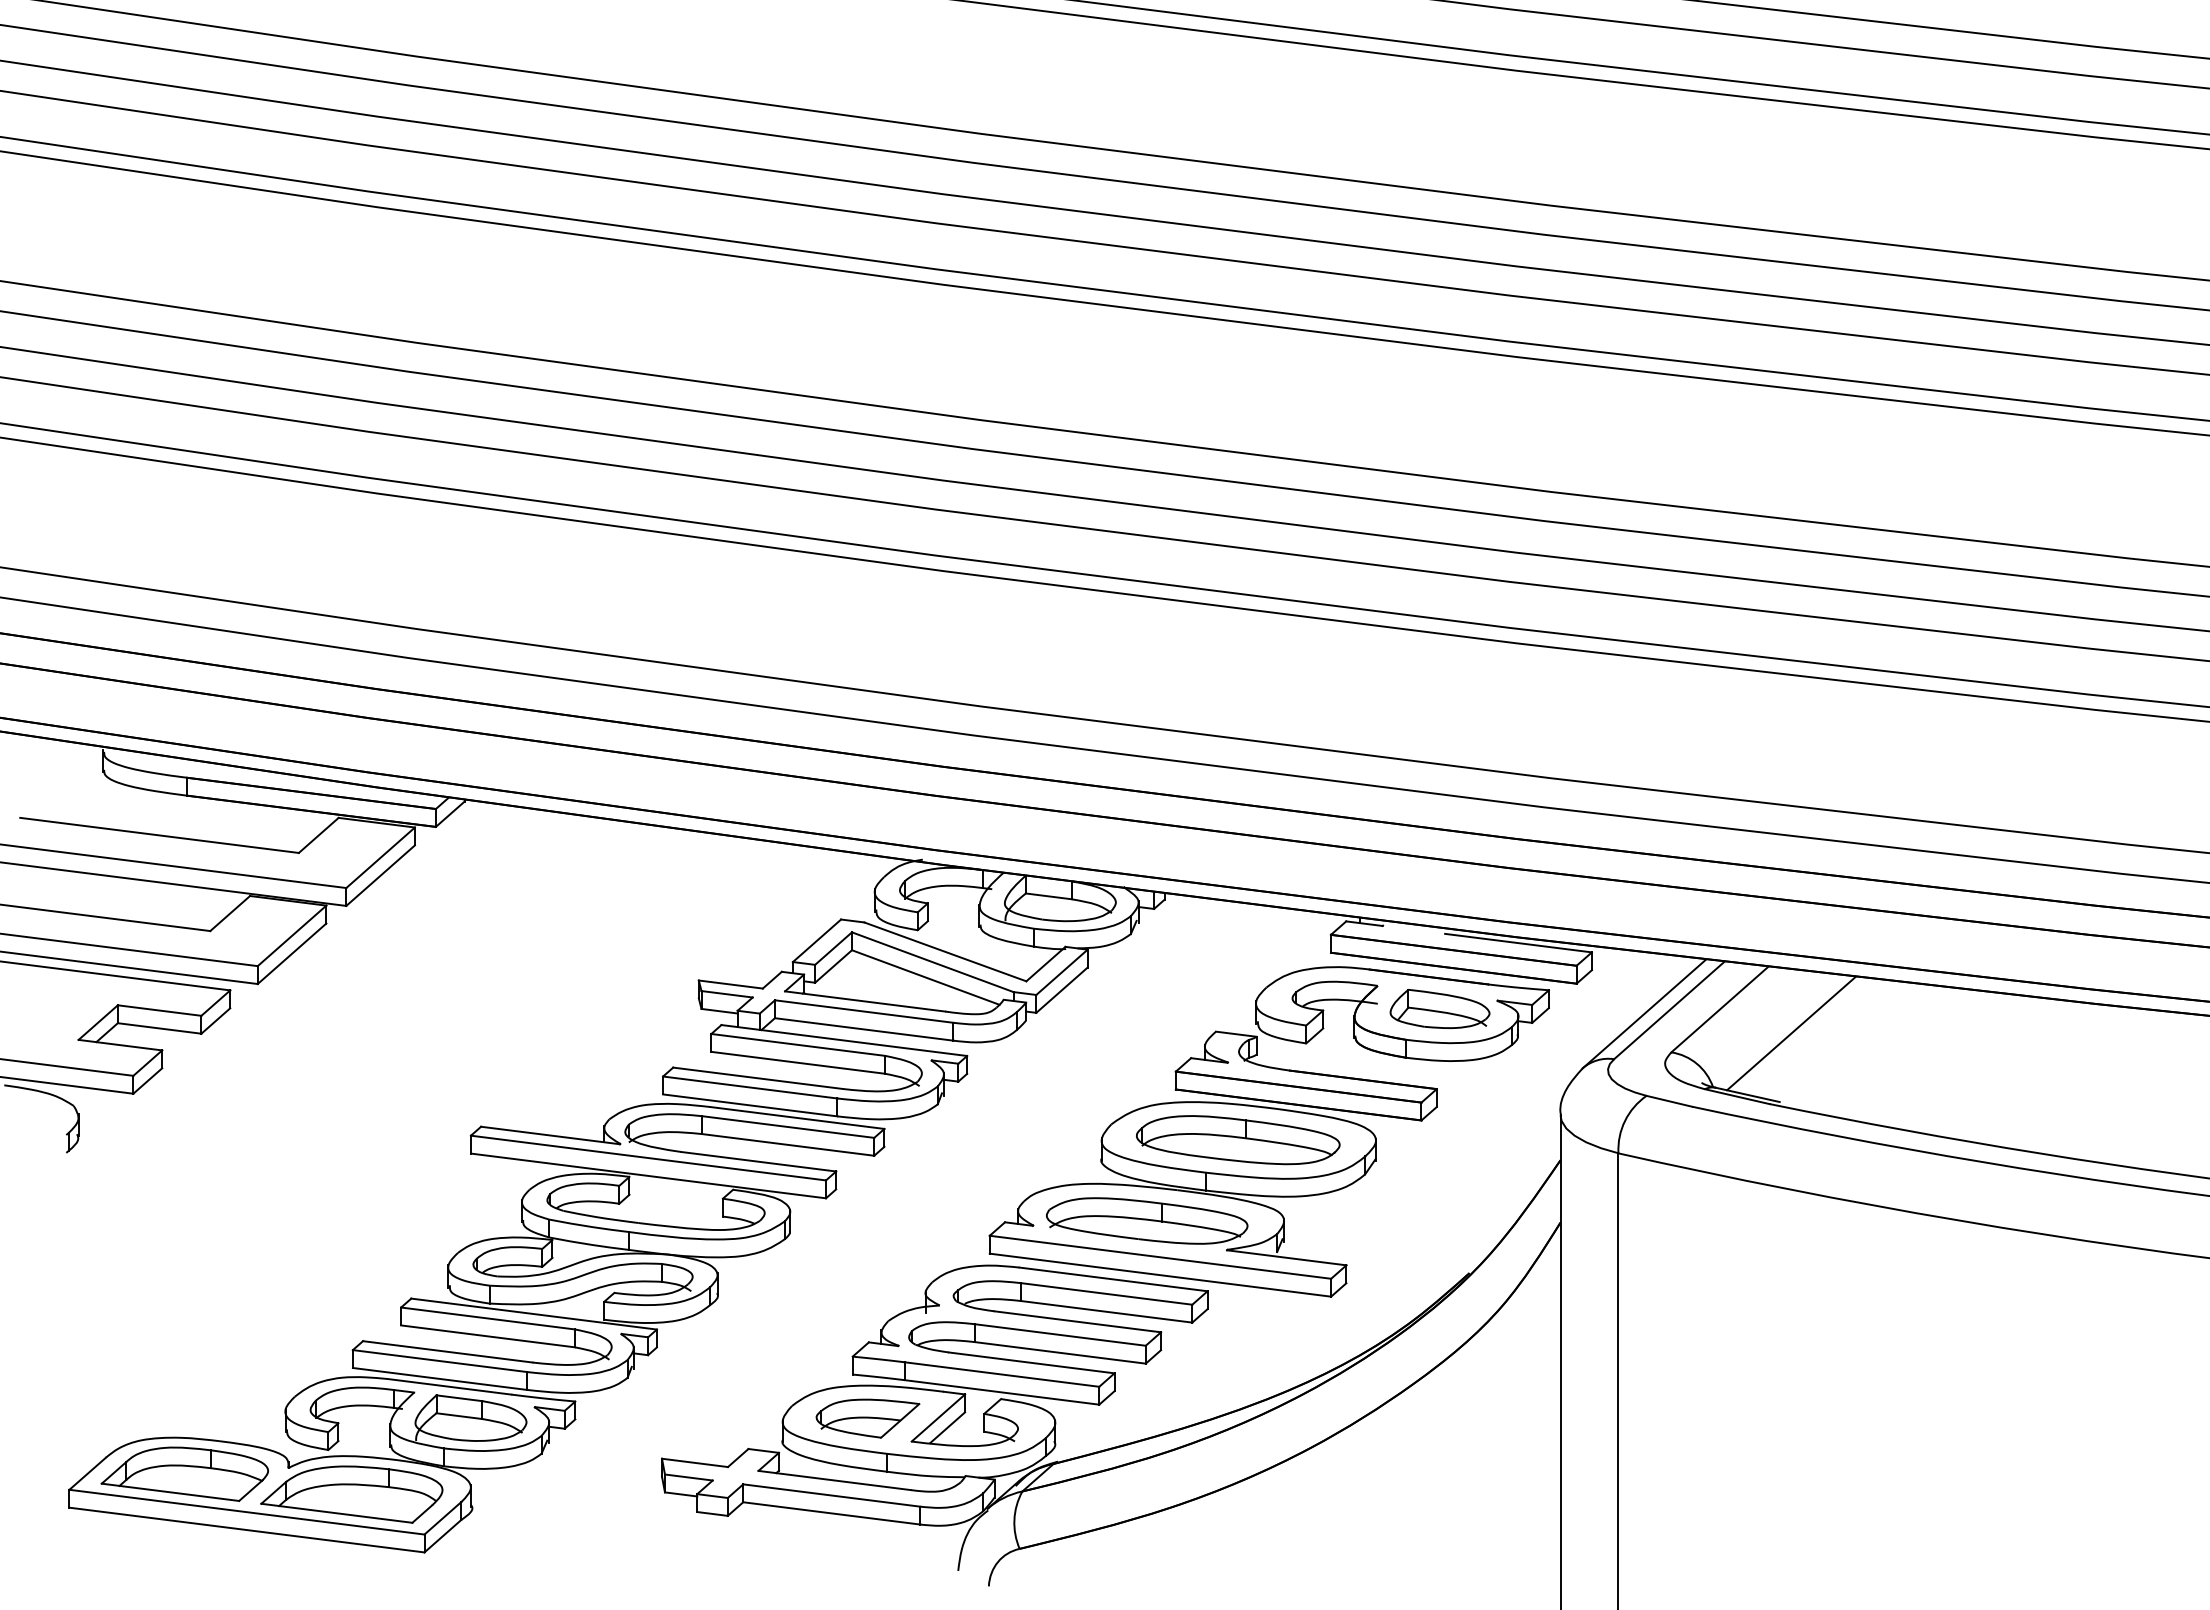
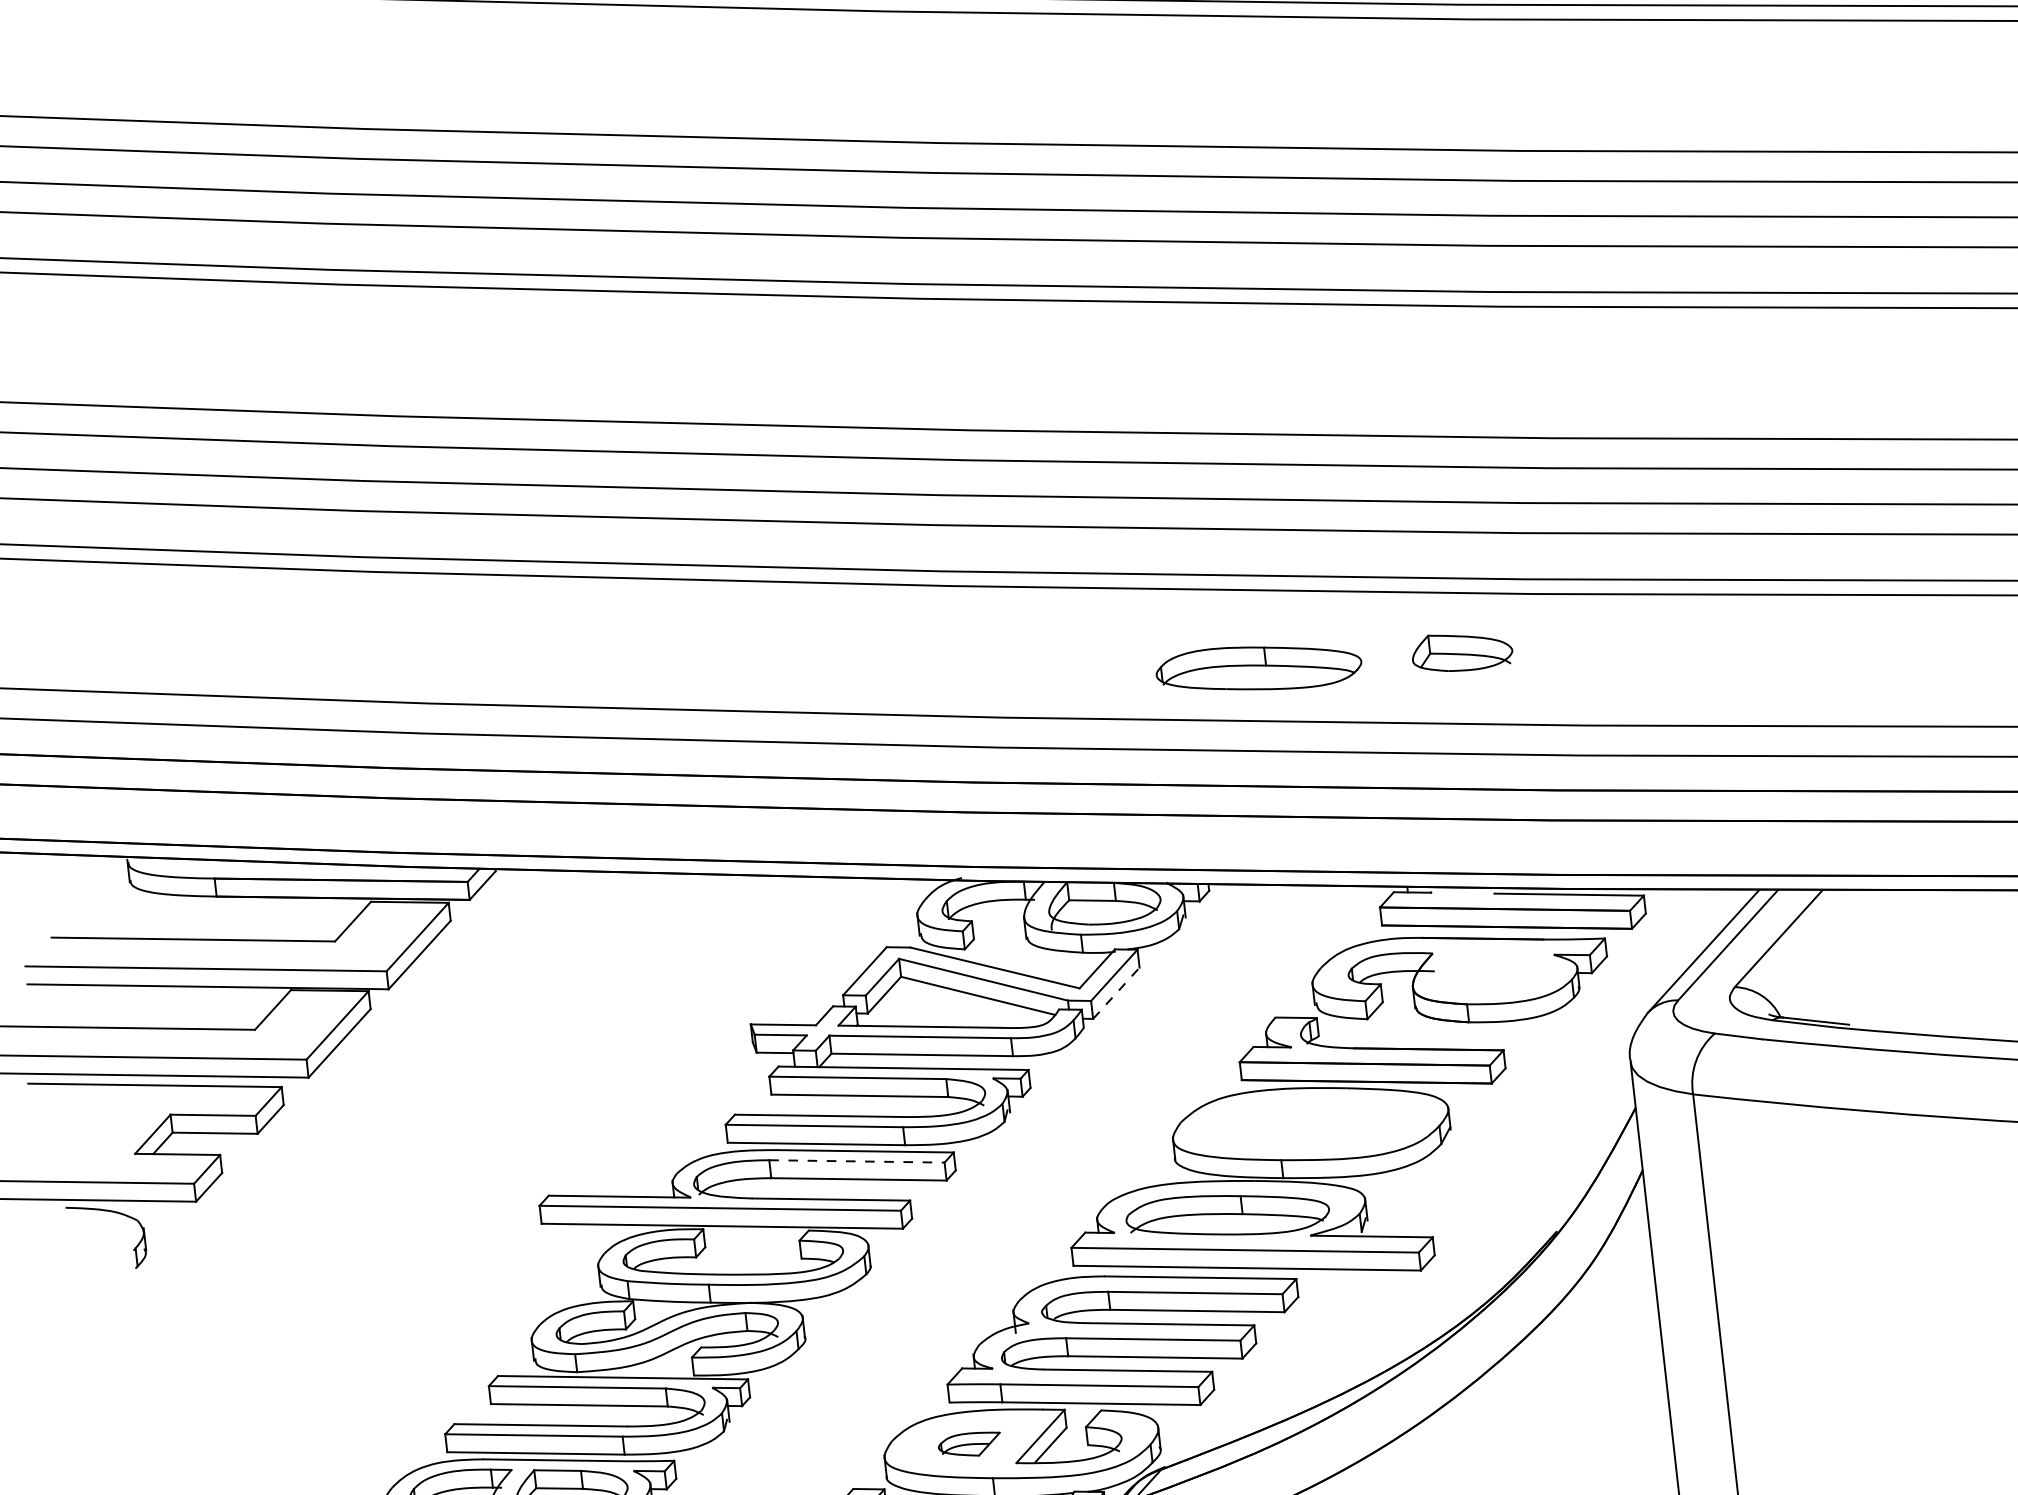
line: (1062, 989) -> (1116, 992), solid -> dashed
part: (1439, 1008) -> (1461, 651), moved
line: (1791, 1033) -> (1853, 954), removed
line: (788, 1127) -> (857, 1161), solid -> dashed
part: (1238, 1140) -> (1259, 668), moved
part: (867, 1418) -> (969, 1444), size x0.6

